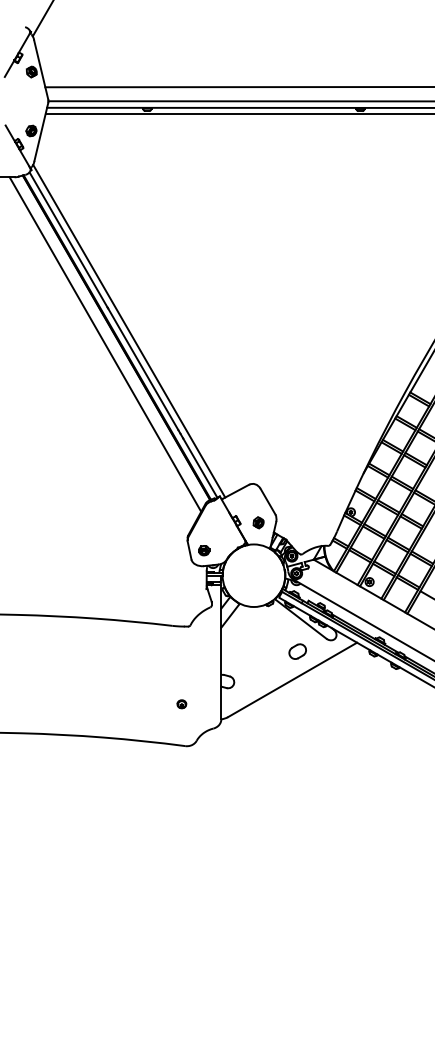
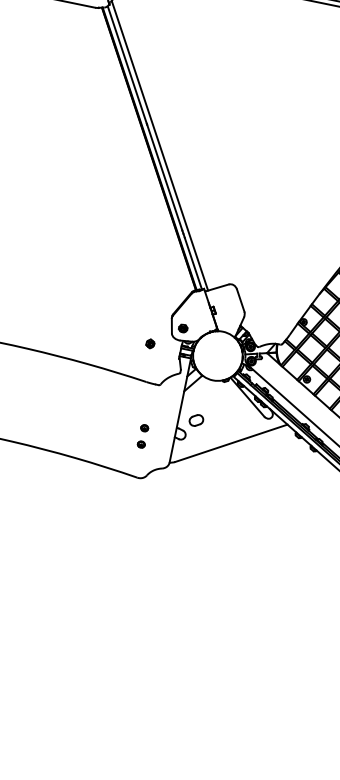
line: (105, 344) -> (139, 152), removed
part: (258, 522) -> (150, 343), moved
part: (297, 651) -> (196, 420), moved
part: (181, 683) -> (144, 428), added

